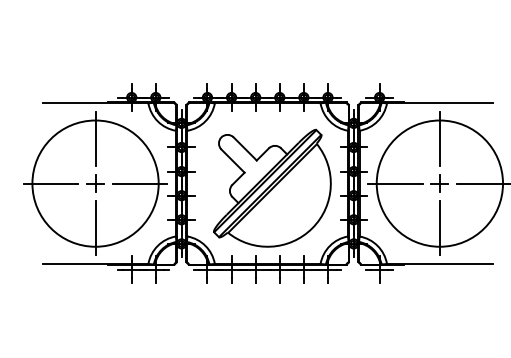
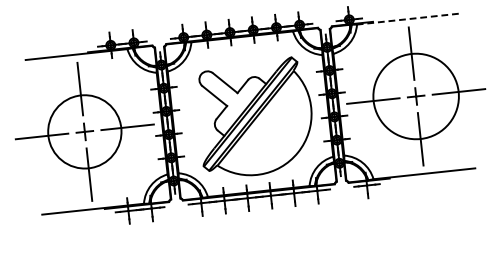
line: (439, 103) -> (407, 19), solid -> dashed
circle: (95, 183) -> (84, 131), size x0.6
circle: (439, 183) -> (415, 96), size x0.7

